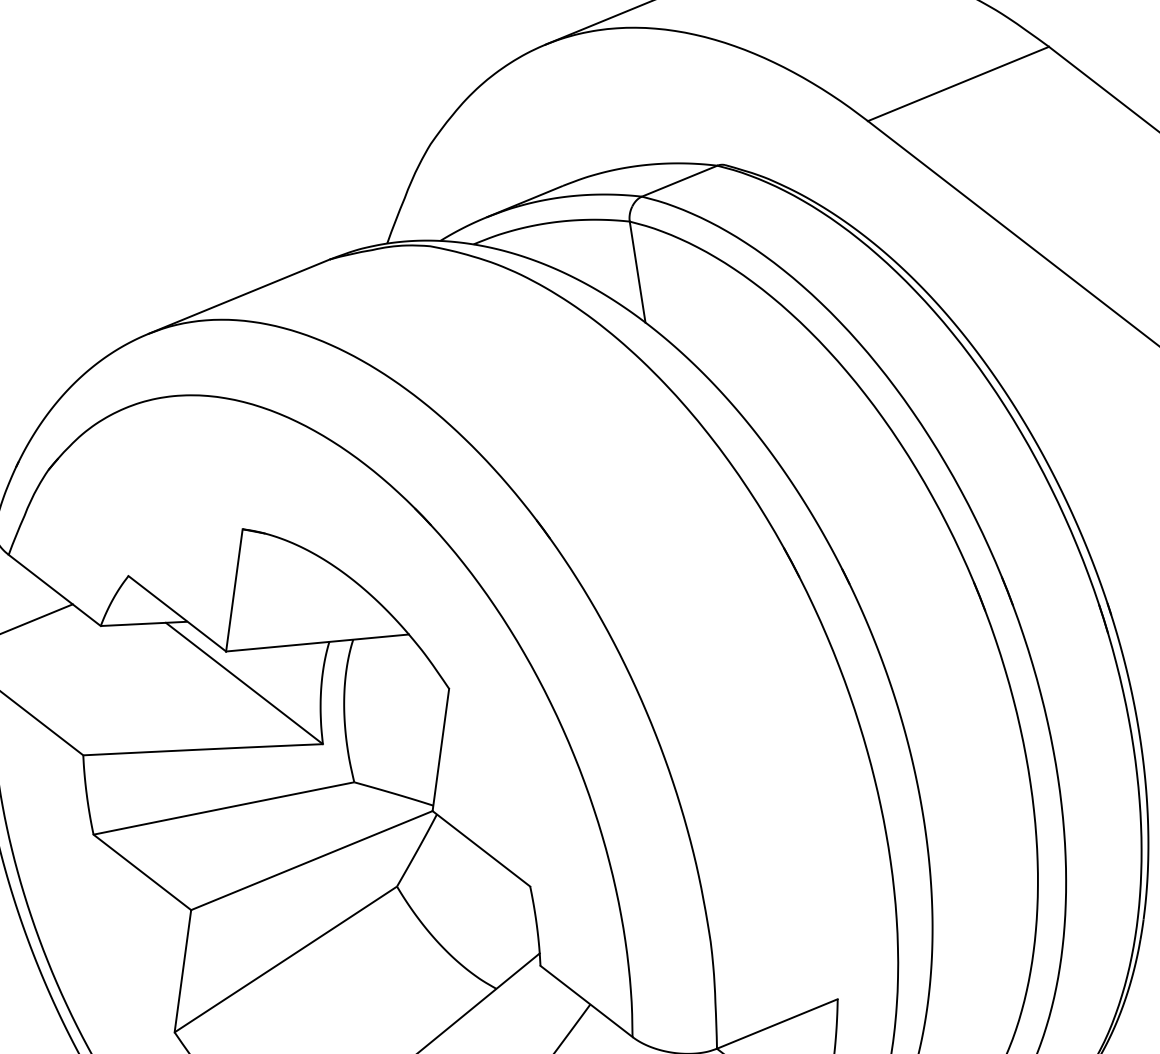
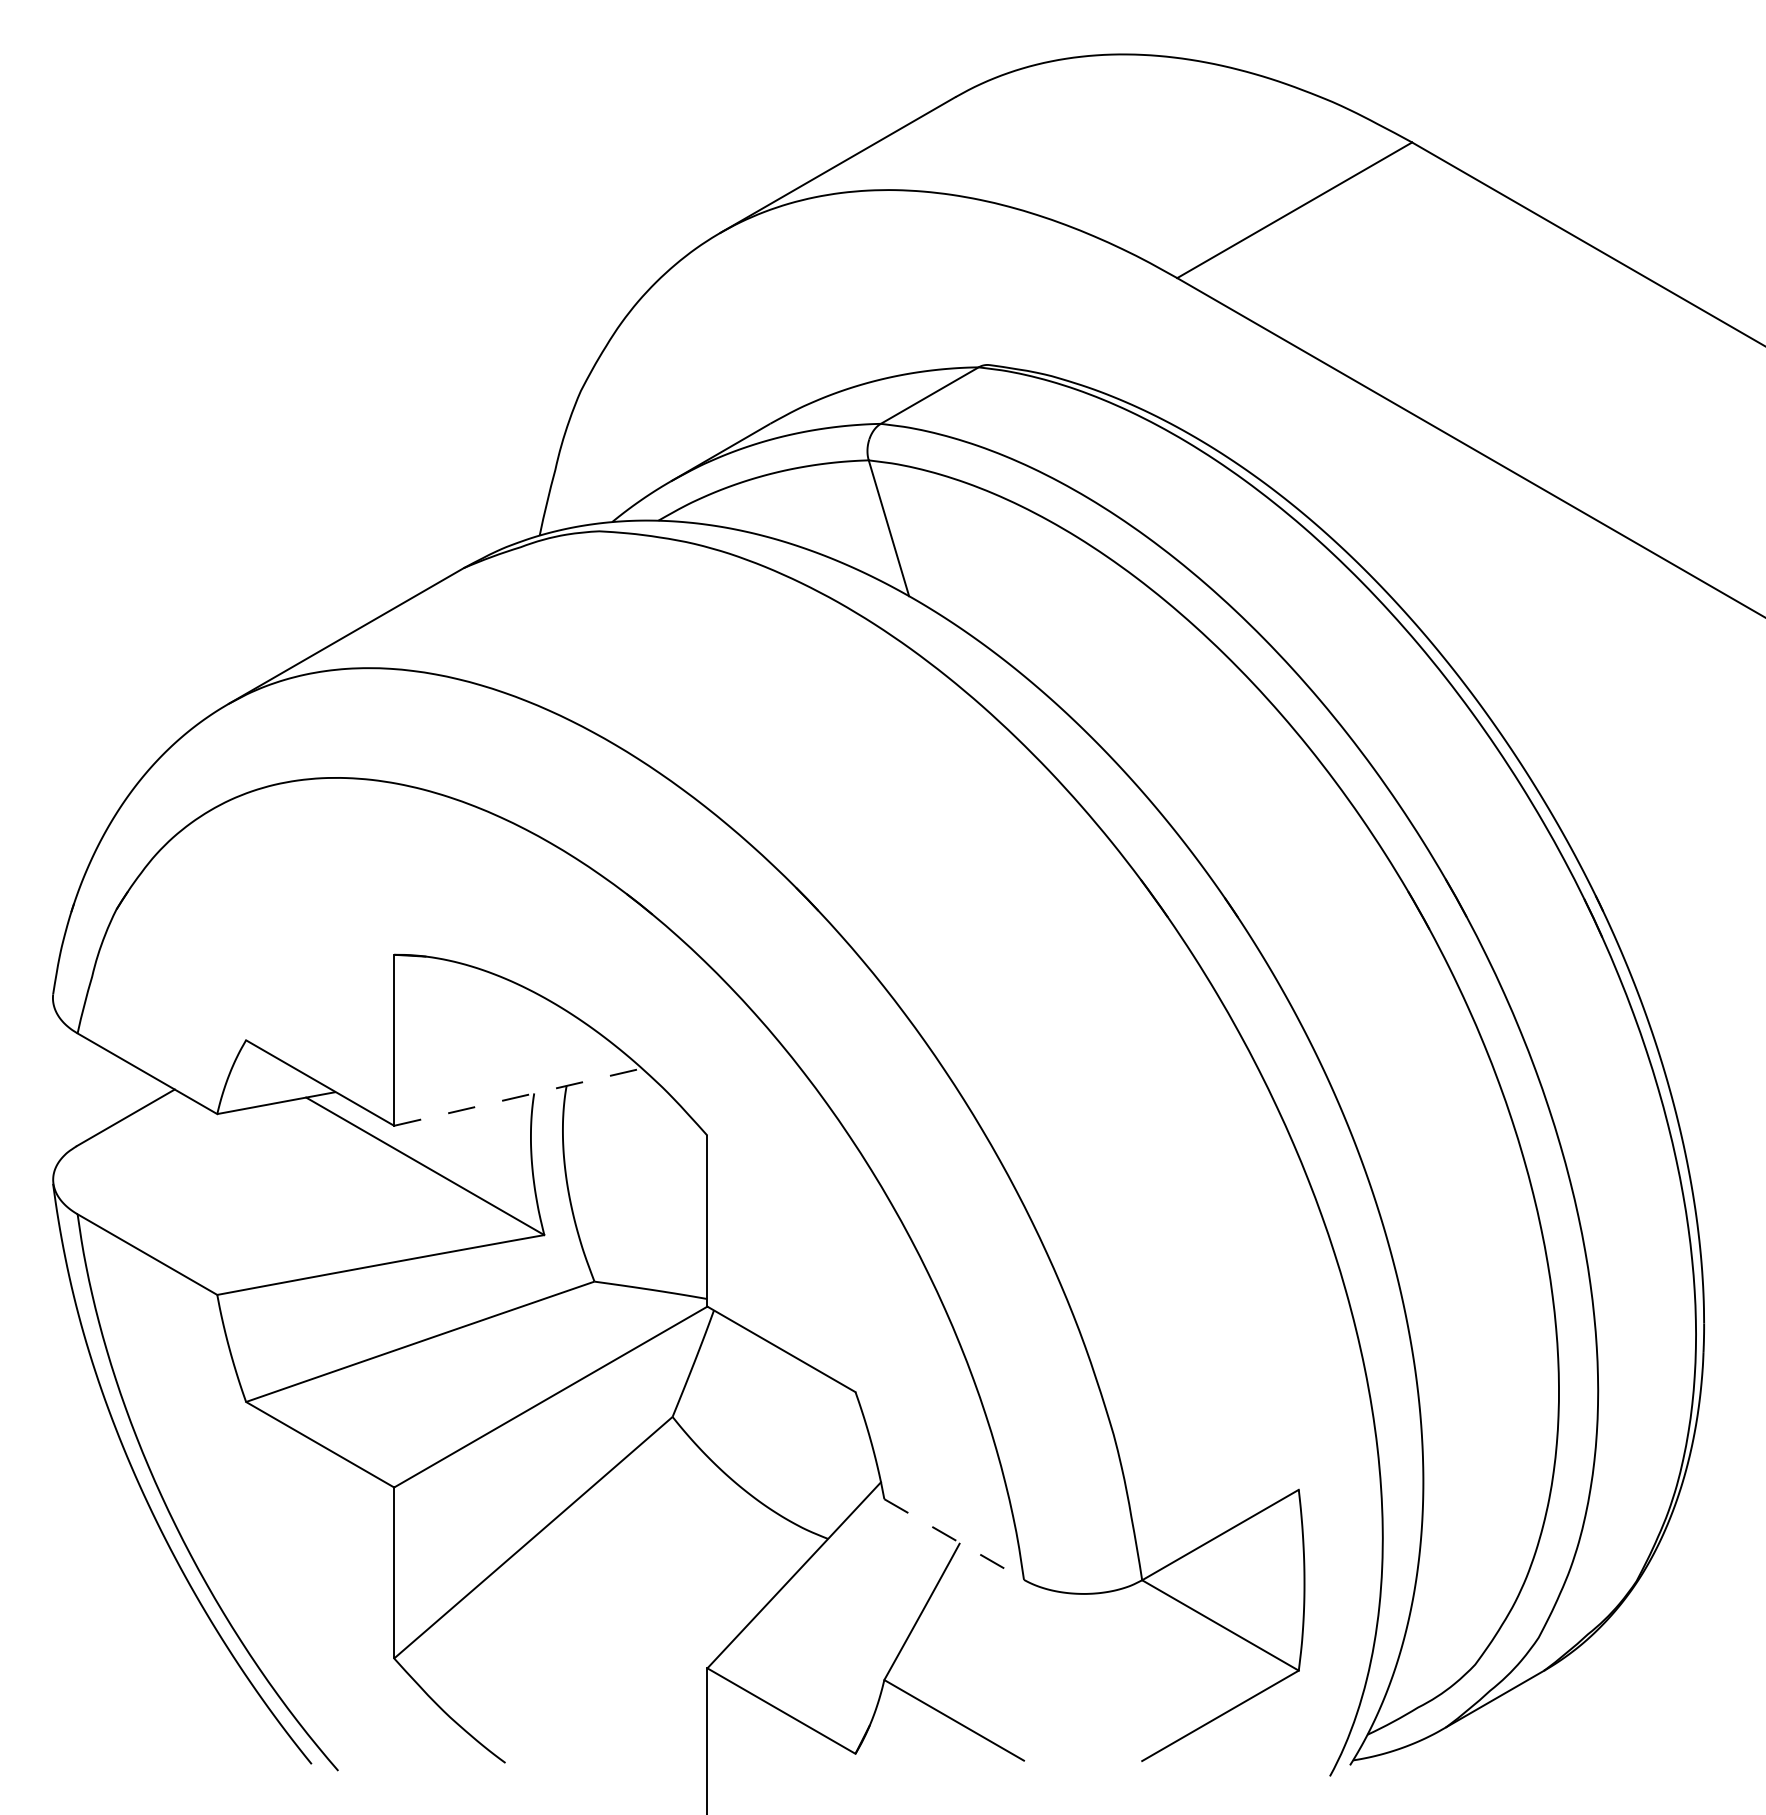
line: (317, 643) -> (518, 1097), solid -> dashed
line: (586, 1001) -> (954, 1539), solid -> dashed

